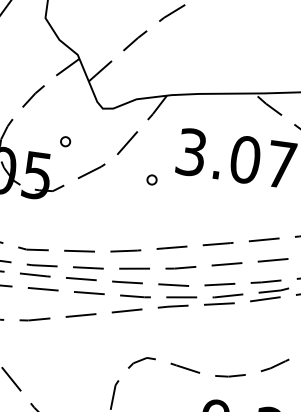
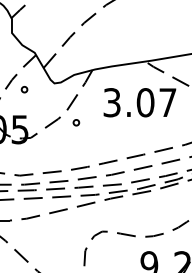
part: (65, 141) -> (24, 89), moved
part: (152, 179) -> (76, 122), moved

